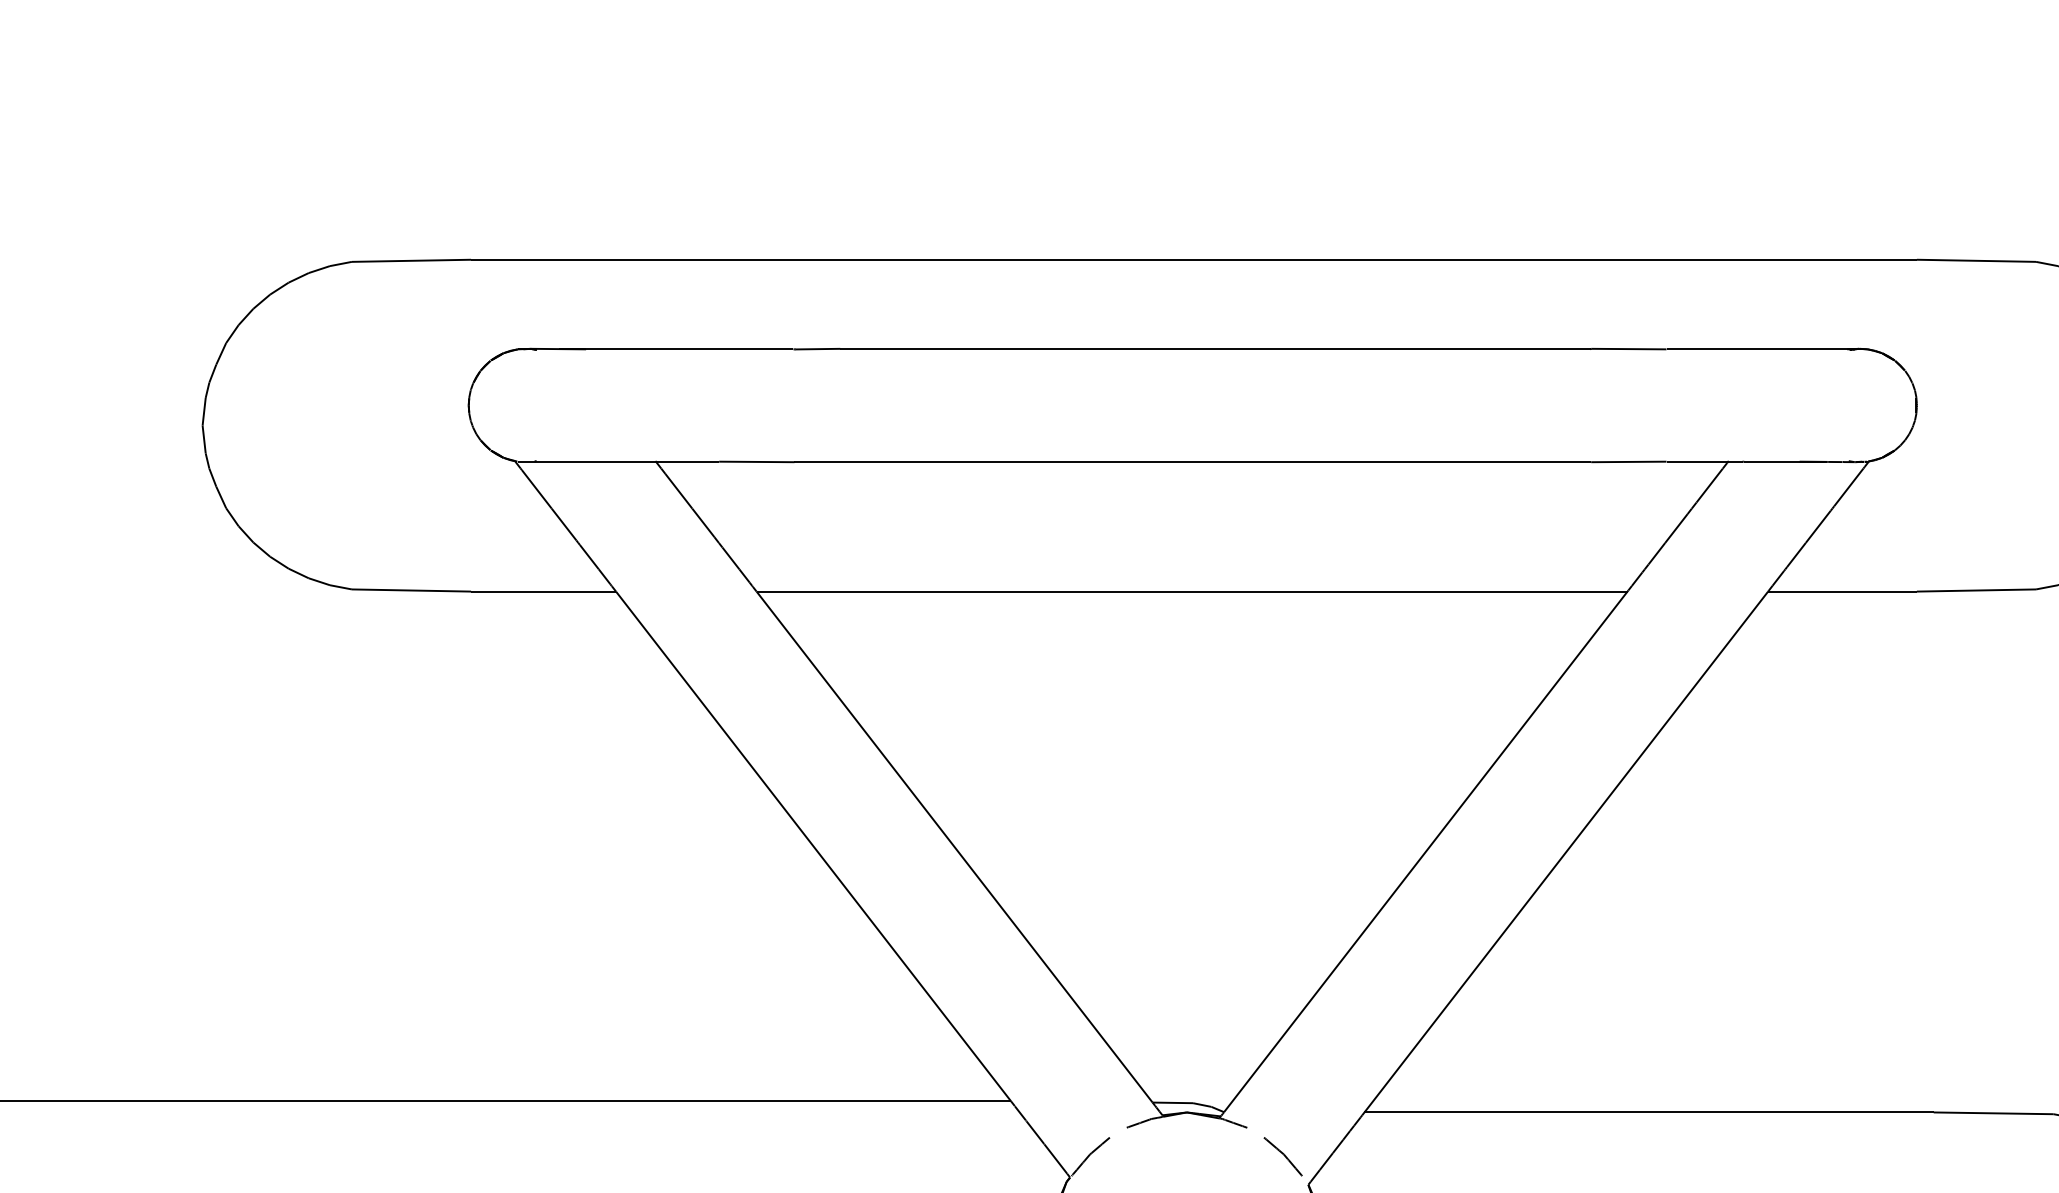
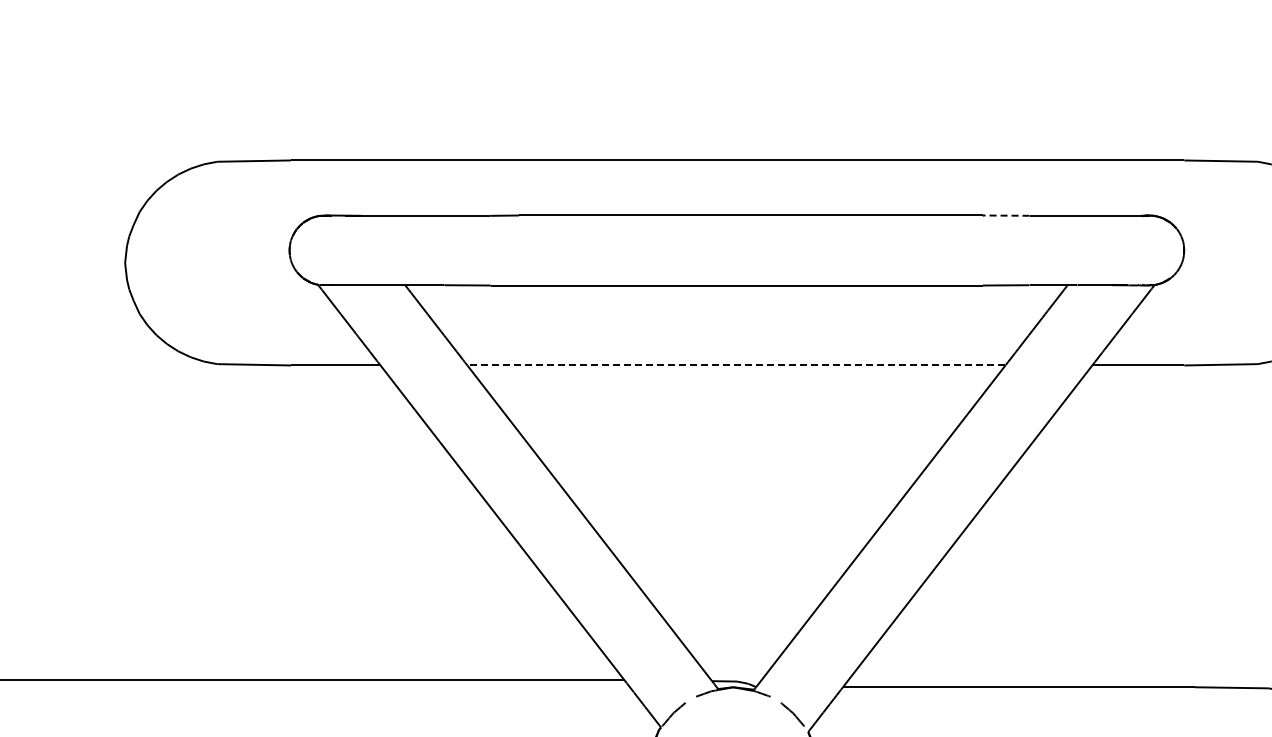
line: (1627, 348) -> (1005, 215), solid -> dashed
line: (1190, 591) -> (735, 365), solid -> dashed

